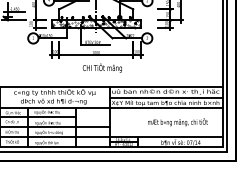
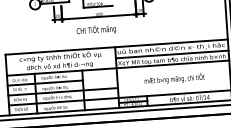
text: (101, 67) -> (95, 29), moved
text: (177, 122) -> (174, 79), moved

